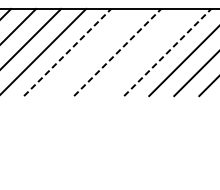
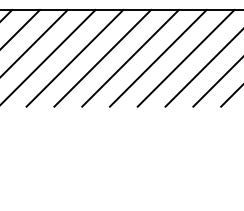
line: (68, 51) -> (75, 57), dashed -> solid
line: (92, 51) -> (102, 57), added
line: (117, 51) -> (130, 57), dashed -> solid
line: (141, 51) -> (157, 57), added
line: (168, 51) -> (186, 57), dashed -> solid

